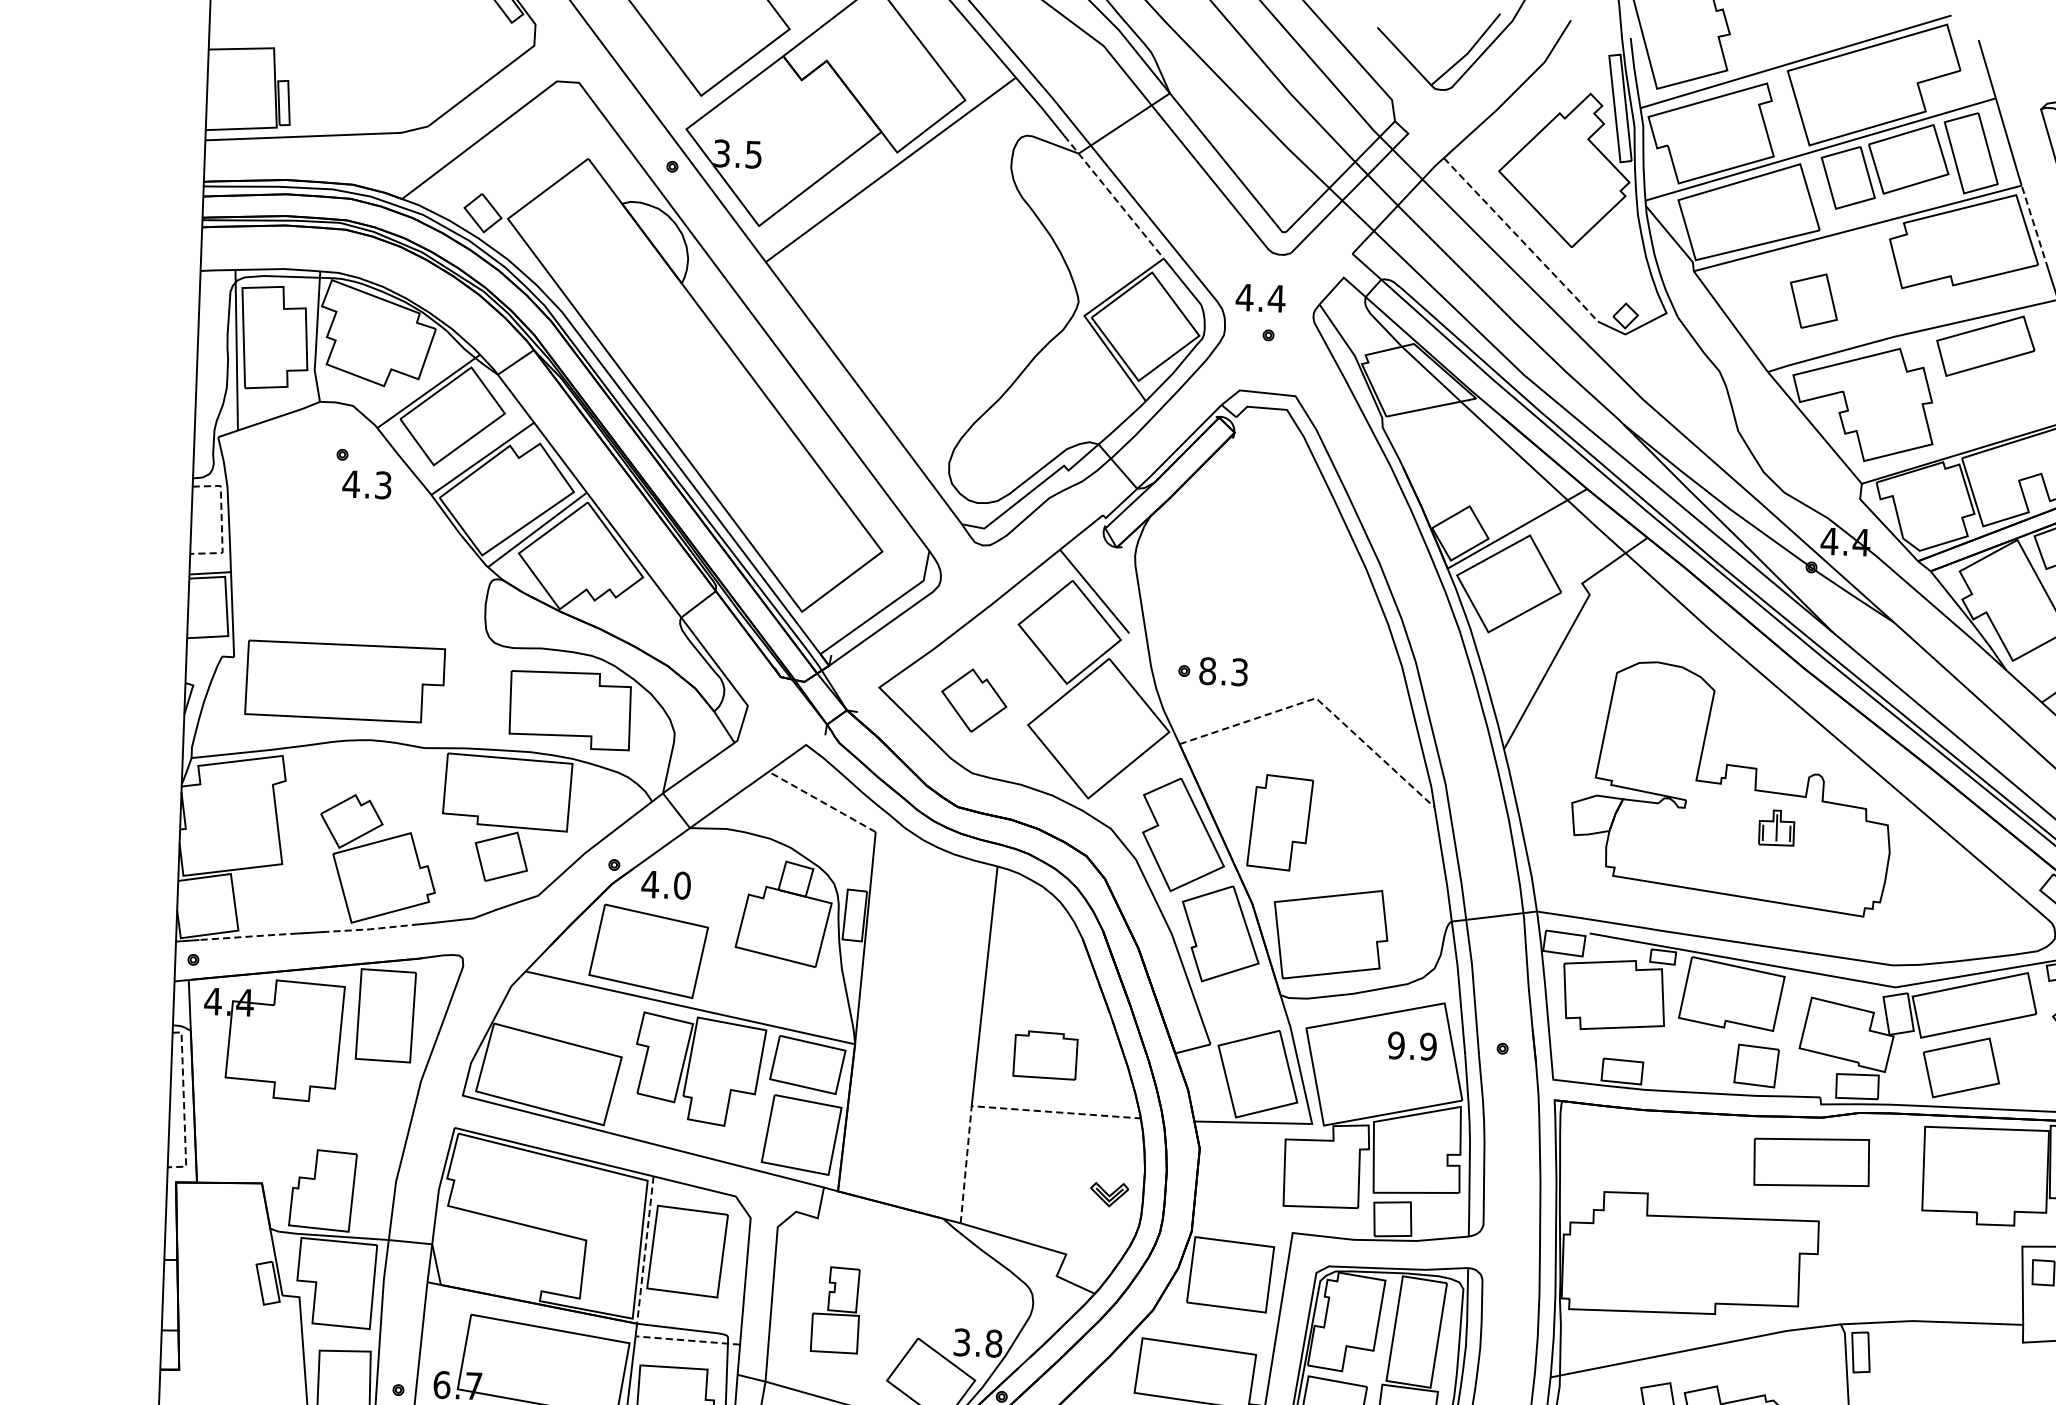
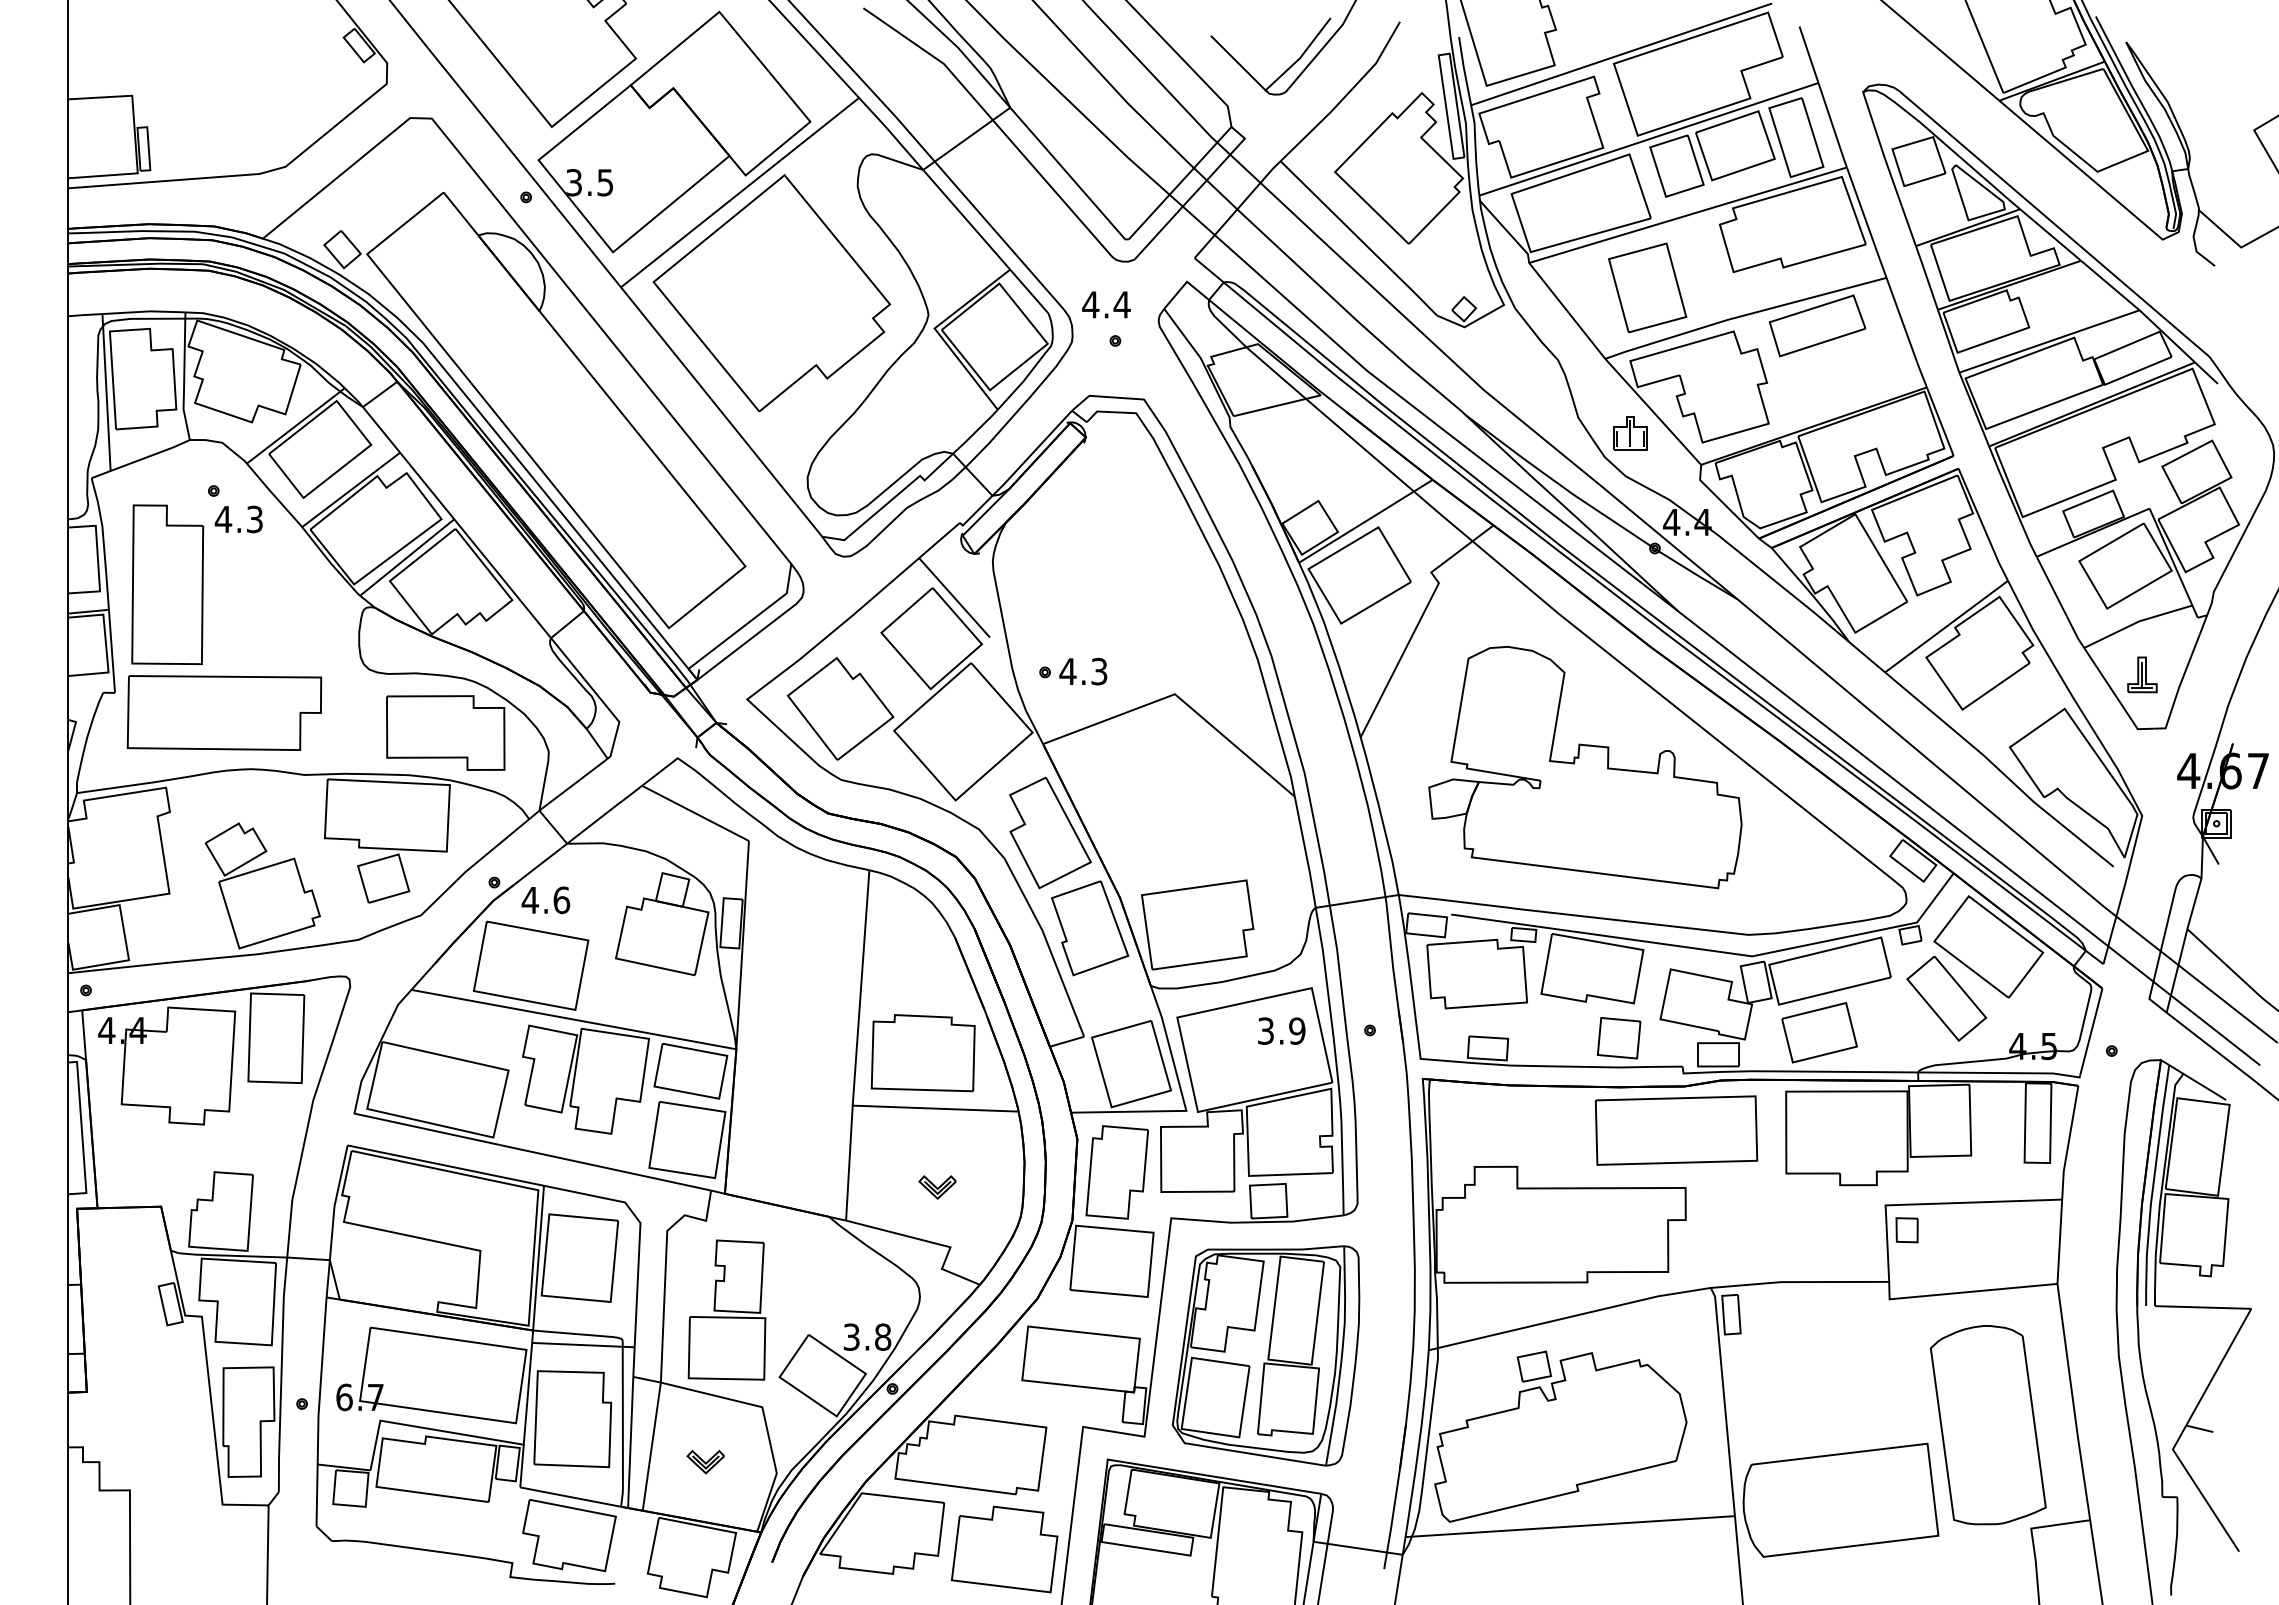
line: (1113, 196) -> (958, 210), dashed -> solid
line: (2035, 227) -> (1861, 207), dashed -> solid
line: (1521, 240) -> (1359, 239), dashed -> solid
part: (919, 273) -> (771, 292), added
part: (1813, 300) -> (1647, 287), size x1.67
line: (222, 521) -> (98, 560), dashed -> solid
part: (291, 548) -> (167, 584), added
text: (1207, 671) -> (1067, 671), 8.3 -> 4.3
part: (974, 700) -> (840, 708), size x1.67
line: (1322, 703) -> (1181, 699), dashed -> solid
line: (822, 802) -> (695, 813), dashed -> solid
part: (1279, 822) -> (1116, 1172), moved
part: (1776, 827) -> (1630, 433), moved
text: (682, 884) -> (561, 899), 4.0 -> 4.6
line: (371, 928) -> (259, 953), dashed -> solid
line: (248, 936) -> (139, 965), dashed -> solid
text: (1395, 1044) -> (1265, 1030), 9.9 -> 3.9
part: (1044, 1055) -> (922, 1053), size x1.67
line: (184, 1104) -> (82, 1132), dashed -> solid
line: (997, 1107) -> (877, 1106), dashed -> solid
part: (1811, 1162) -> (1676, 1130), size x1.43
part: (1109, 1194) -> (937, 1187), moved
line: (645, 1250) -> (538, 1258), dashed -> solid
part: (835, 1309) -> (726, 1309), size x1.67
line: (688, 1340) -> (584, 1345), dashed -> solid

